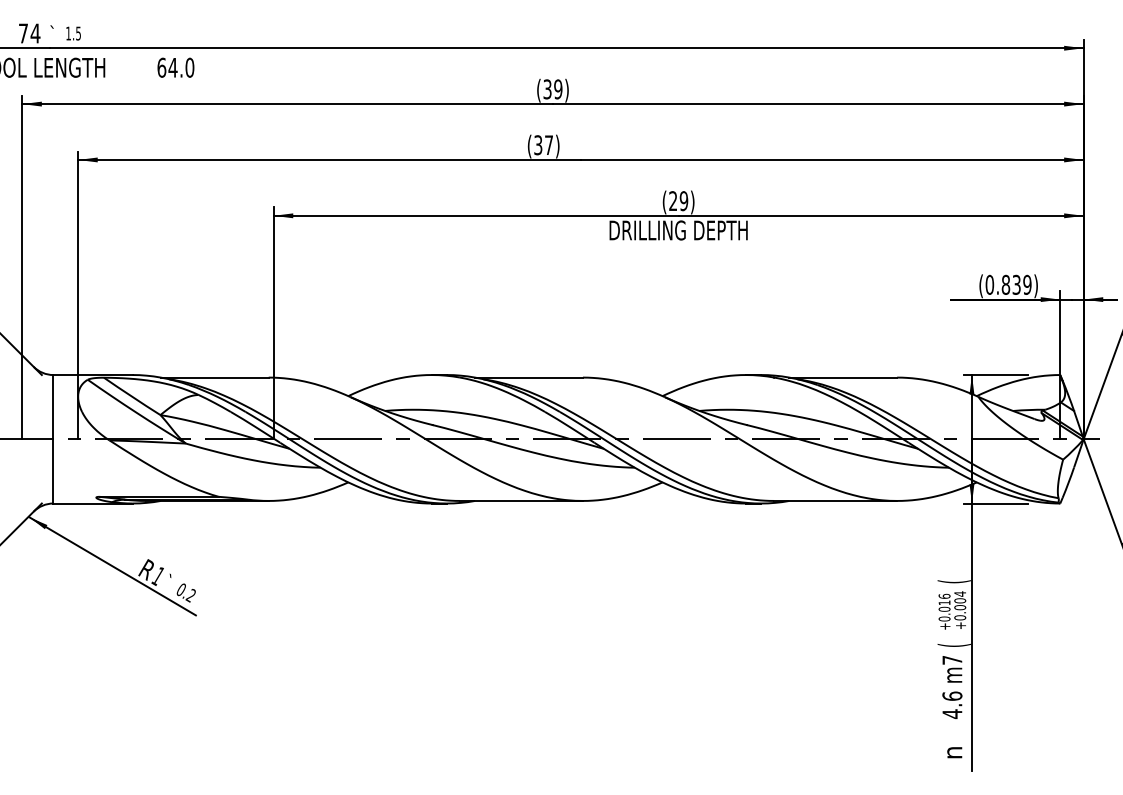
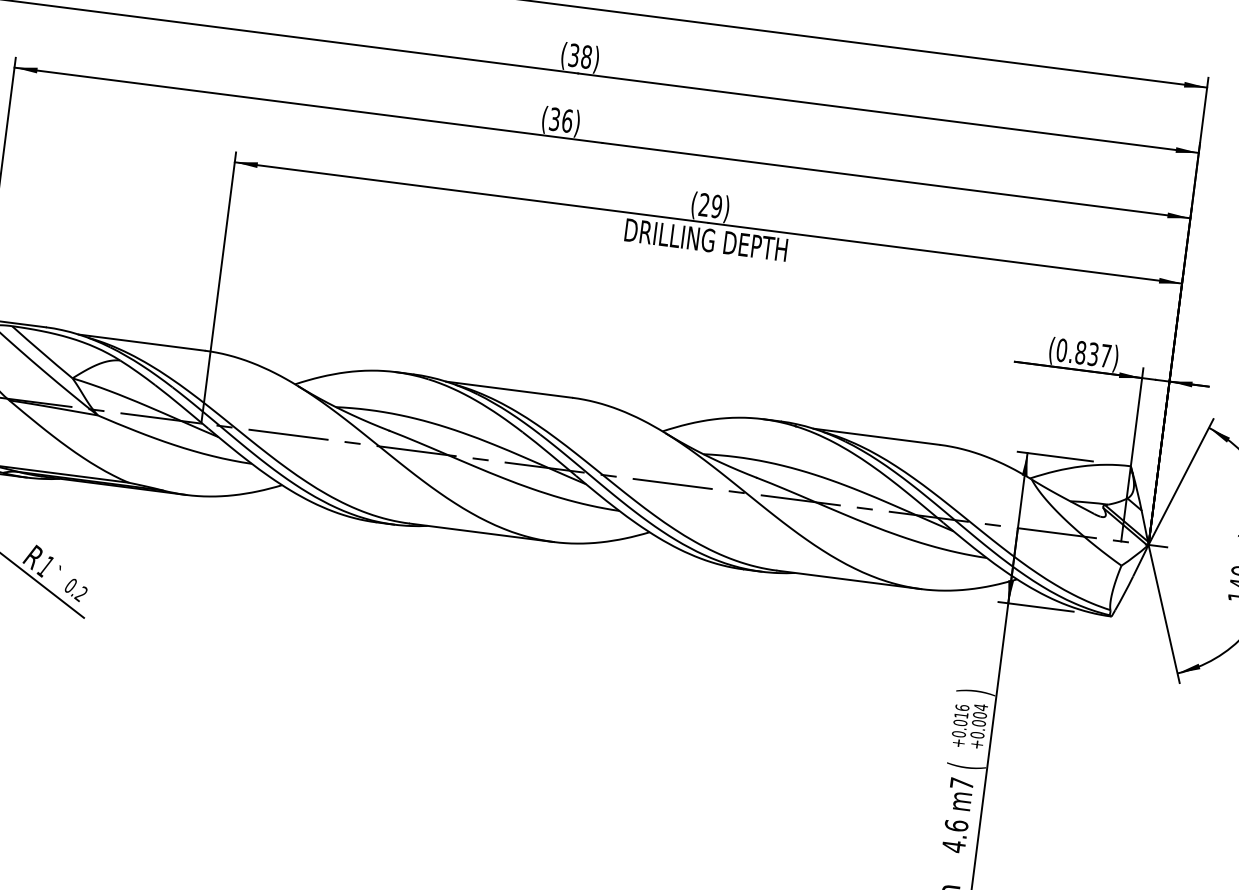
text: (558, 89) -> (586, 57), (39) -> (38)
text: (549, 145) -> (567, 121), (37) -> (36)
text: (1027, 284) -> (1106, 355), (0.839) -> (0.837)
text: (953, 581) -> (975, 691), ( -> )

